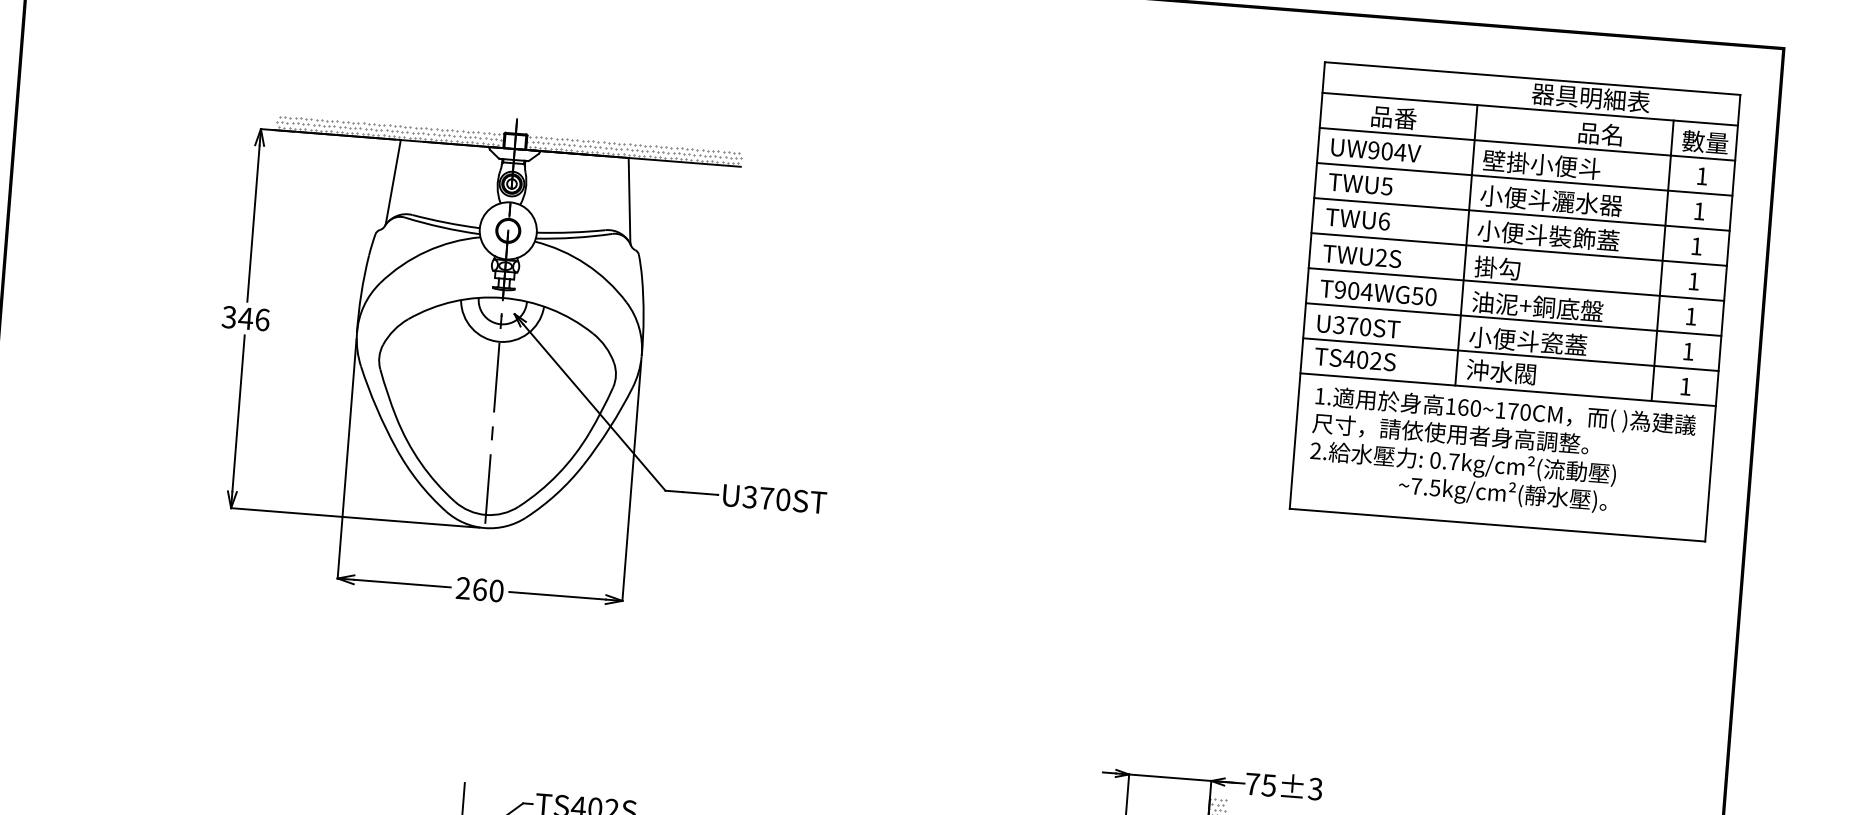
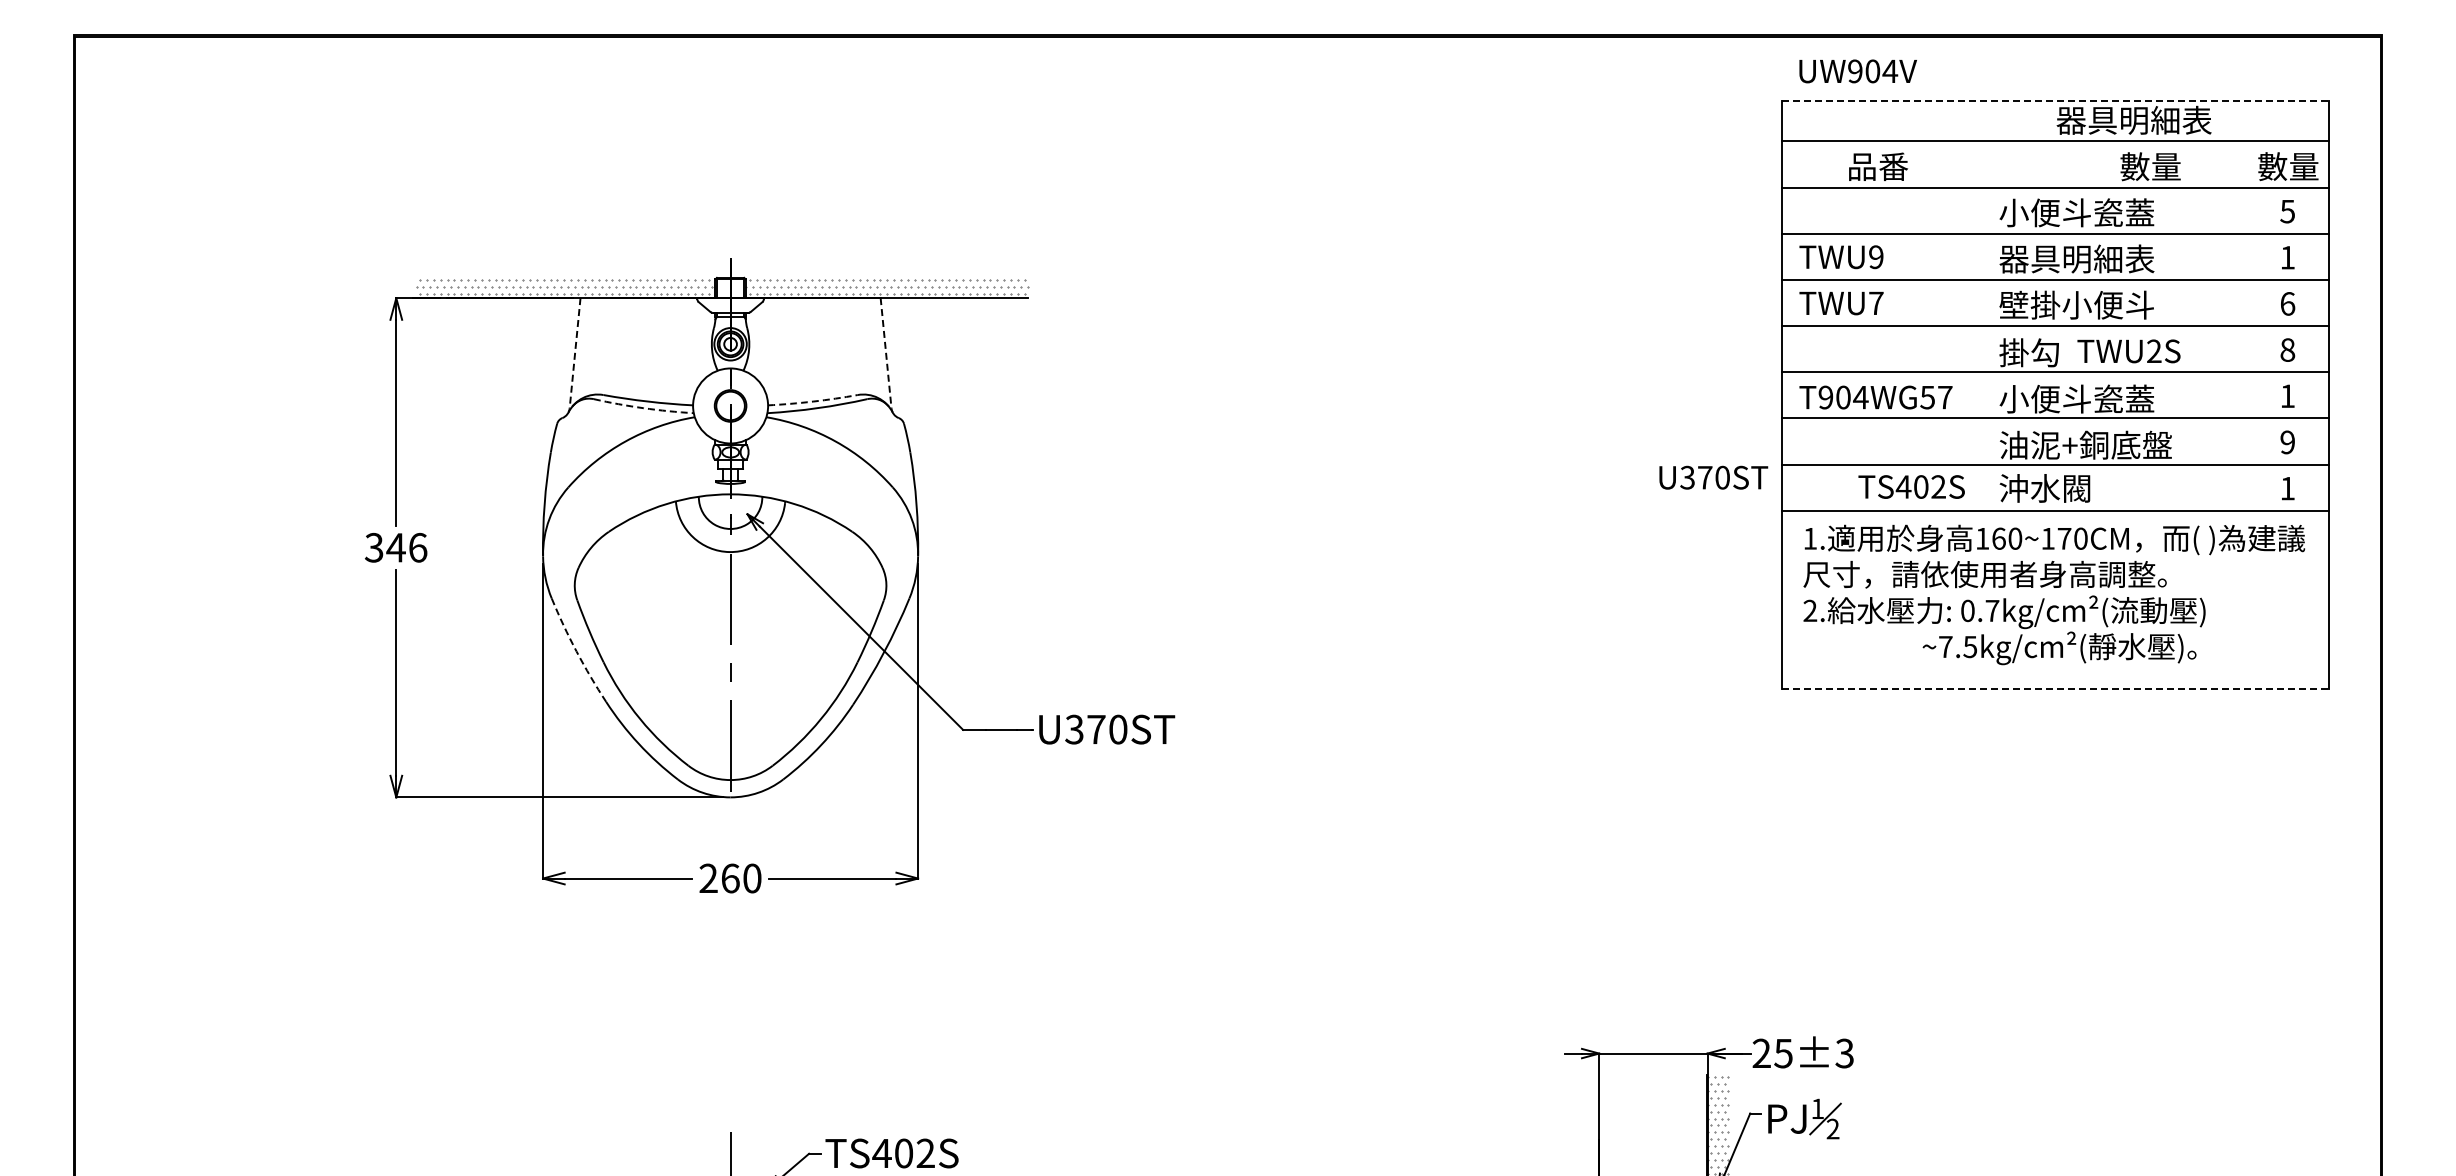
line: (1532, 78) -> (2055, 101), solid -> dashed
text: (1600, 133) -> (2150, 166), 品名 -> 數量
text: (1375, 150) -> (1857, 71), moved
text: (1541, 164) -> (2076, 212), 壁掛小便斗 -> 小便斗瓷蓋
text: (1702, 176) -> (2287, 211), 1 -> 5
line: (393, 181) -> (575, 353), solid -> dashed
text: (1386, 185) -> (1875, 256), TWU5 -> TWU9
line: (629, 200) -> (886, 353), solid -> dashed
text: (1551, 200) -> (2092, 258), 小便斗灑水器 -> 器具明細表
text: (1384, 221) -> (1876, 303), TWU6 -> TWU7
arc: (442, 227) -> (643, 408), solid -> dashed
arc: (571, 232) -> (813, 401), solid -> dashed
text: (1548, 235) -> (2092, 304), 小便斗裝飾蓋 -> 壁掛小便斗
line: (1466, 244) -> (1986, 325), removed
text: (1697, 246) -> (2288, 303), 1 -> 6
text: (1361, 256) -> (2128, 351), moved
line: (1662, 260) -> (2244, 325), removed
text: (1693, 281) -> (2287, 349), 1 -> 8
text: (1431, 297) -> (1945, 397), T904WG50 -> T904WG57
text: (1537, 306) -> (2085, 398), 油泥+銅底盤 -> 小便斗瓷蓋
text: (1358, 326) -> (1713, 477), moved
text: (1534, 341) -> (2085, 444), 小便斗瓷蓋 -> 油泥+銅底盤
text: (1688, 351) -> (2287, 442), 1 -> 9
text: (1355, 359) -> (1911, 486), moved
arc: (376, 408) -> (576, 651), solid -> dashed
line: (1497, 525) -> (2055, 689), solid -> dashed
text: (1252, 783) -> (1761, 1052), 75±3 -> 25±3

